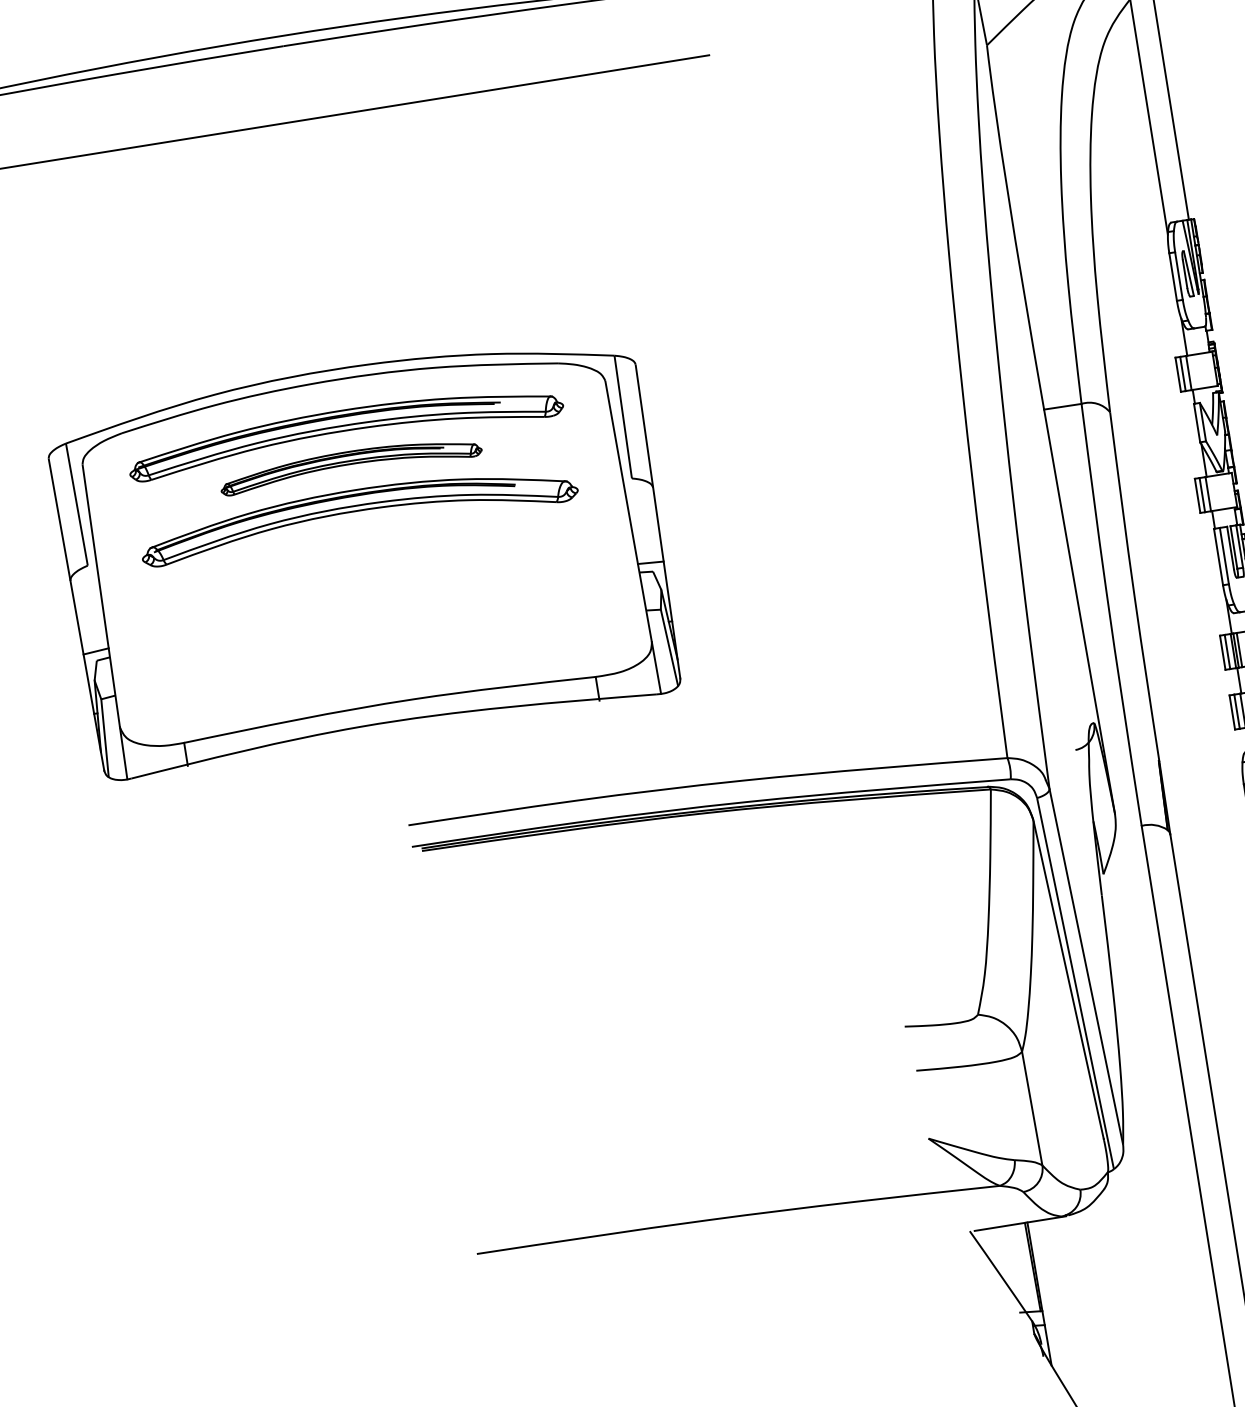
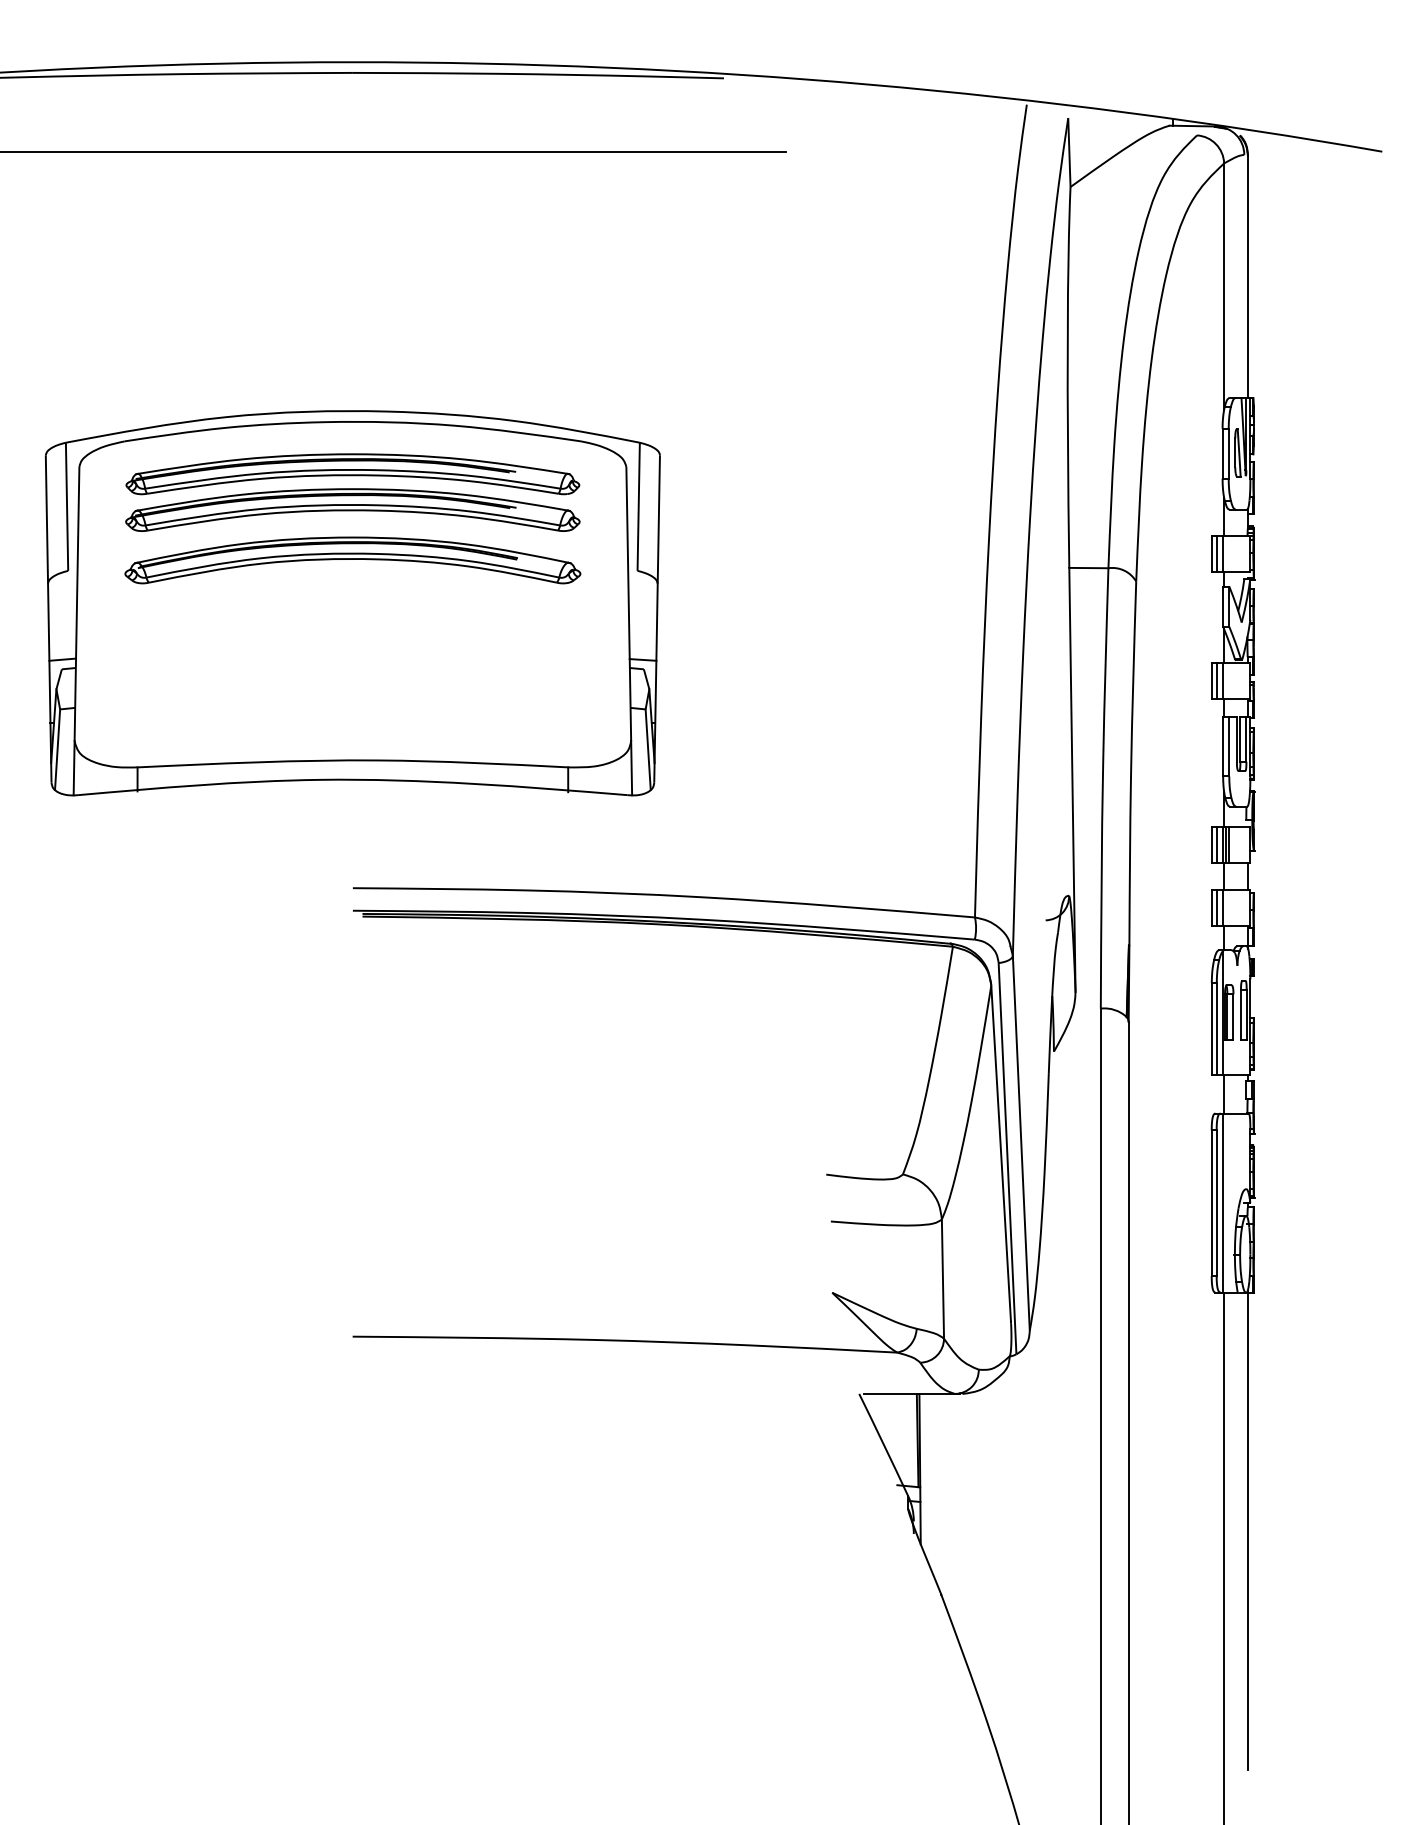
part: (350, 463) -> (352, 509), size x1.67

